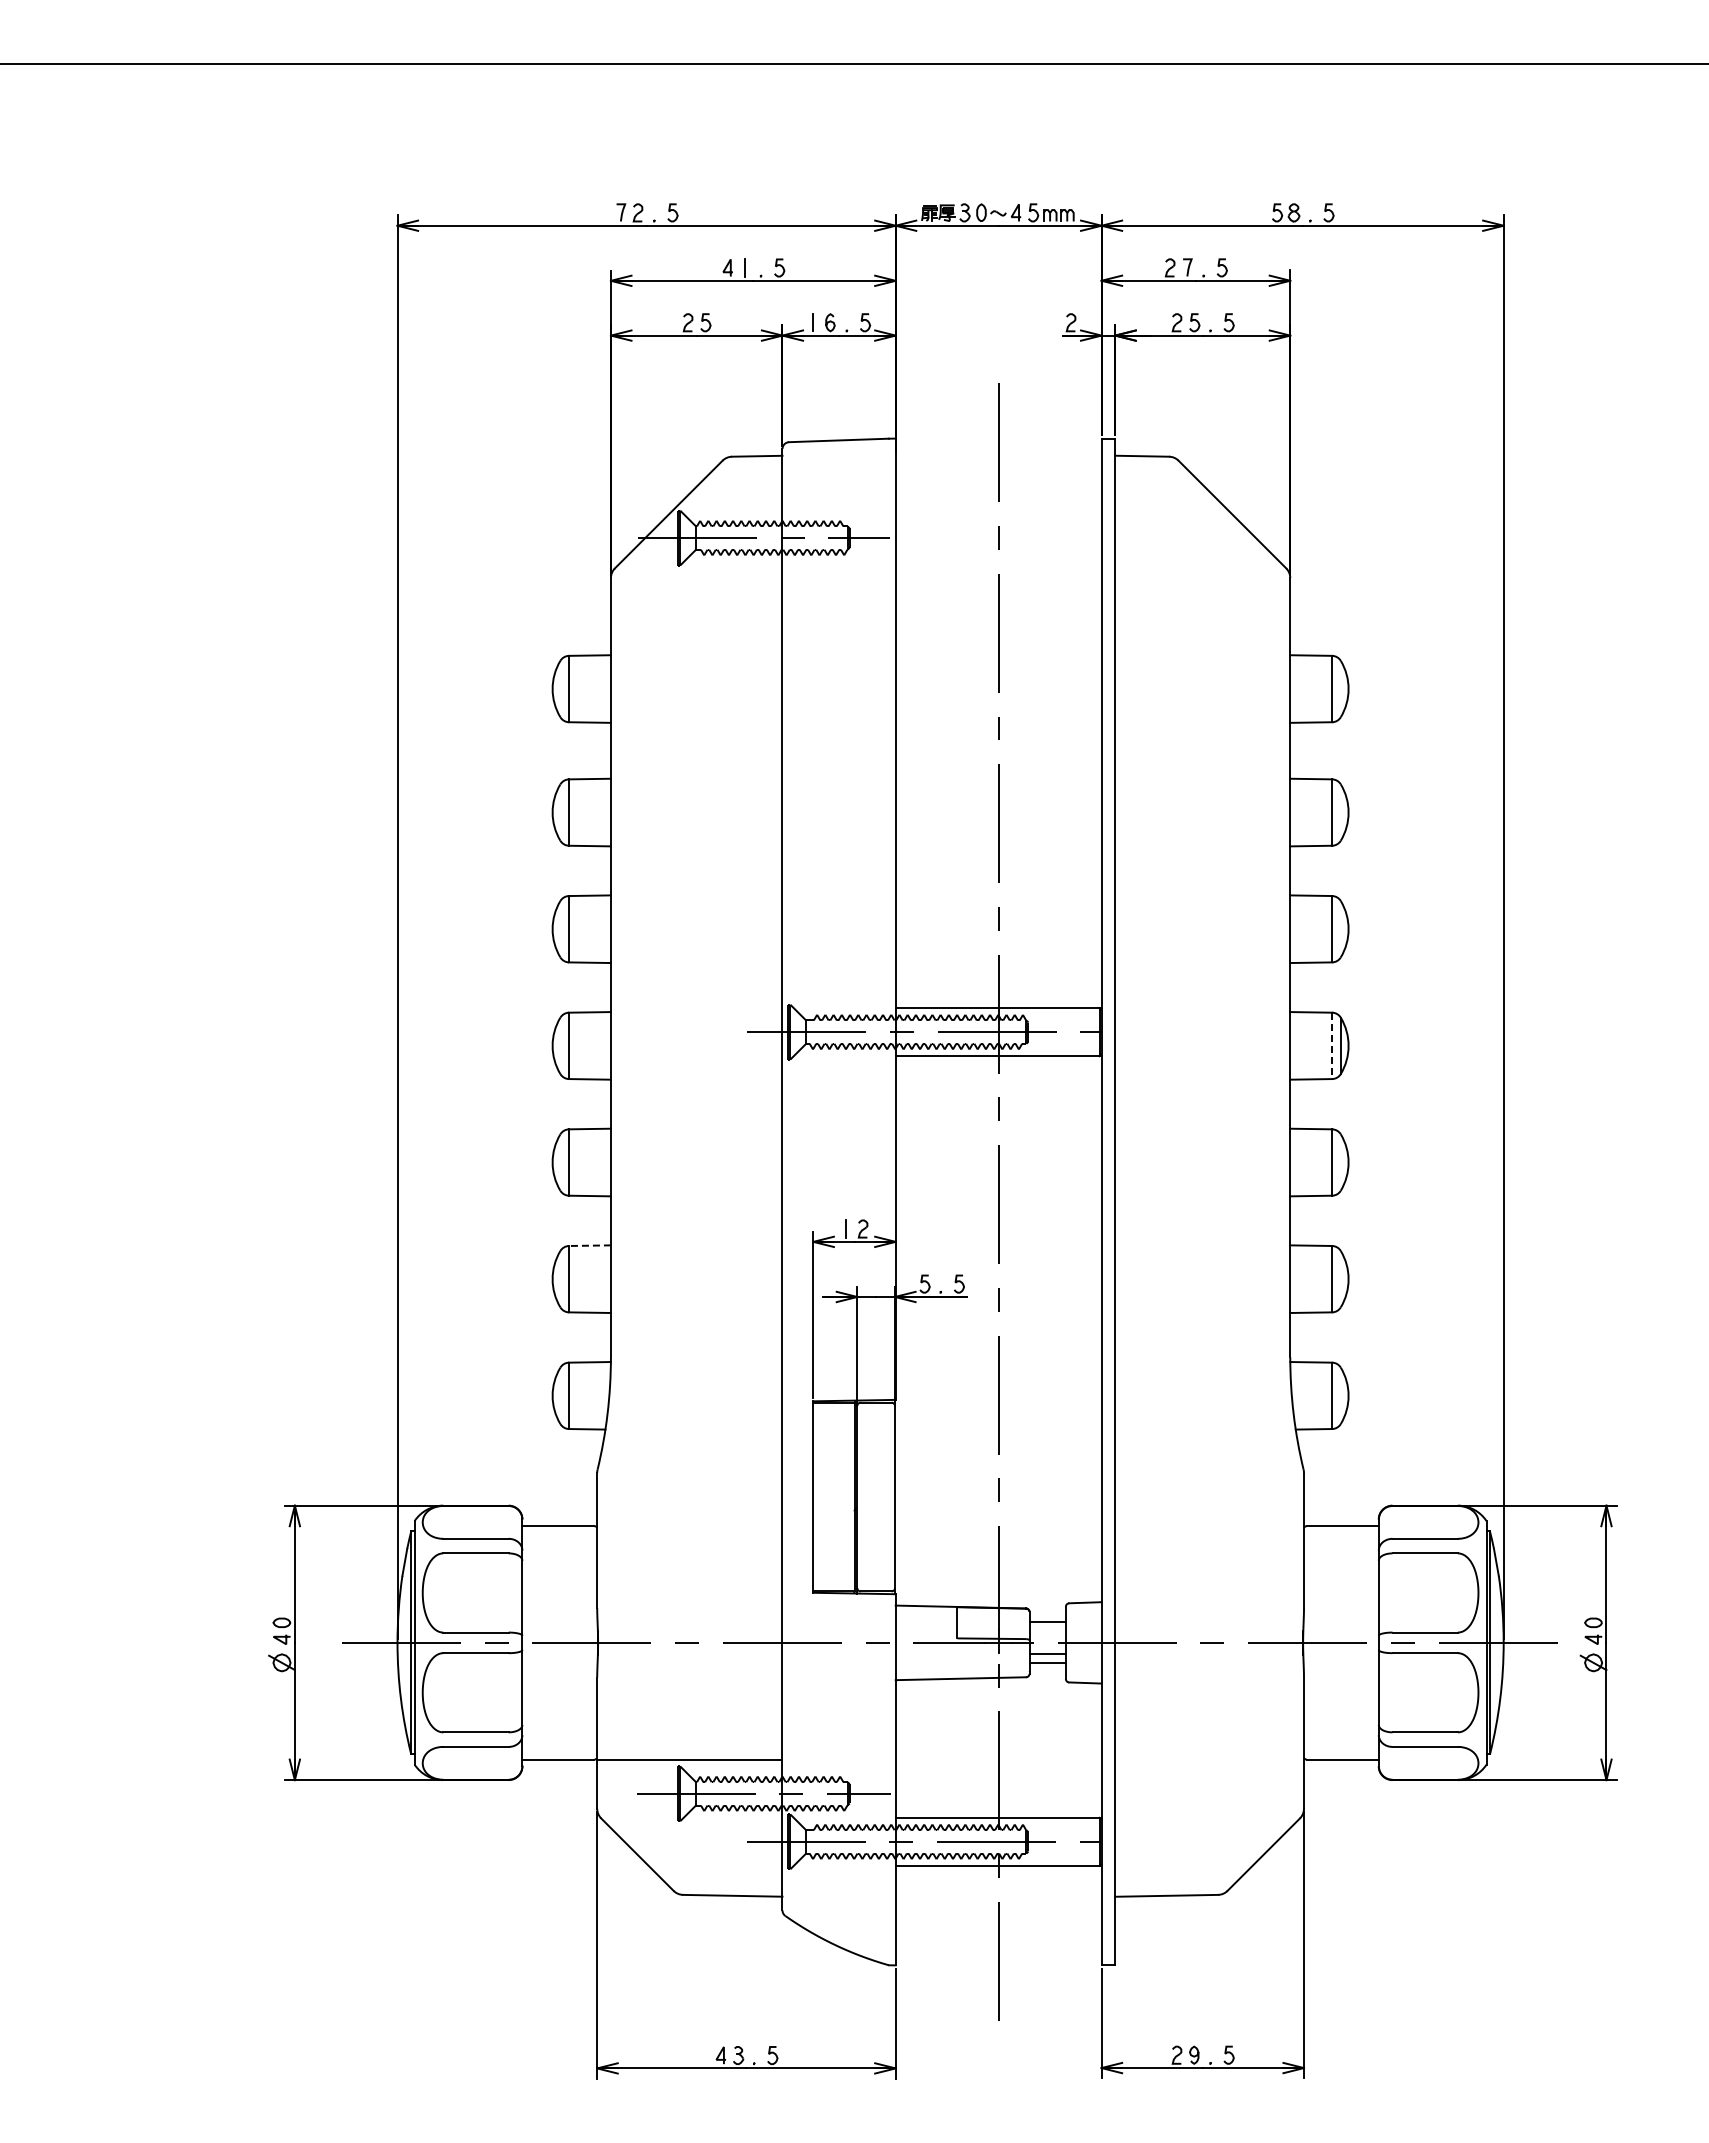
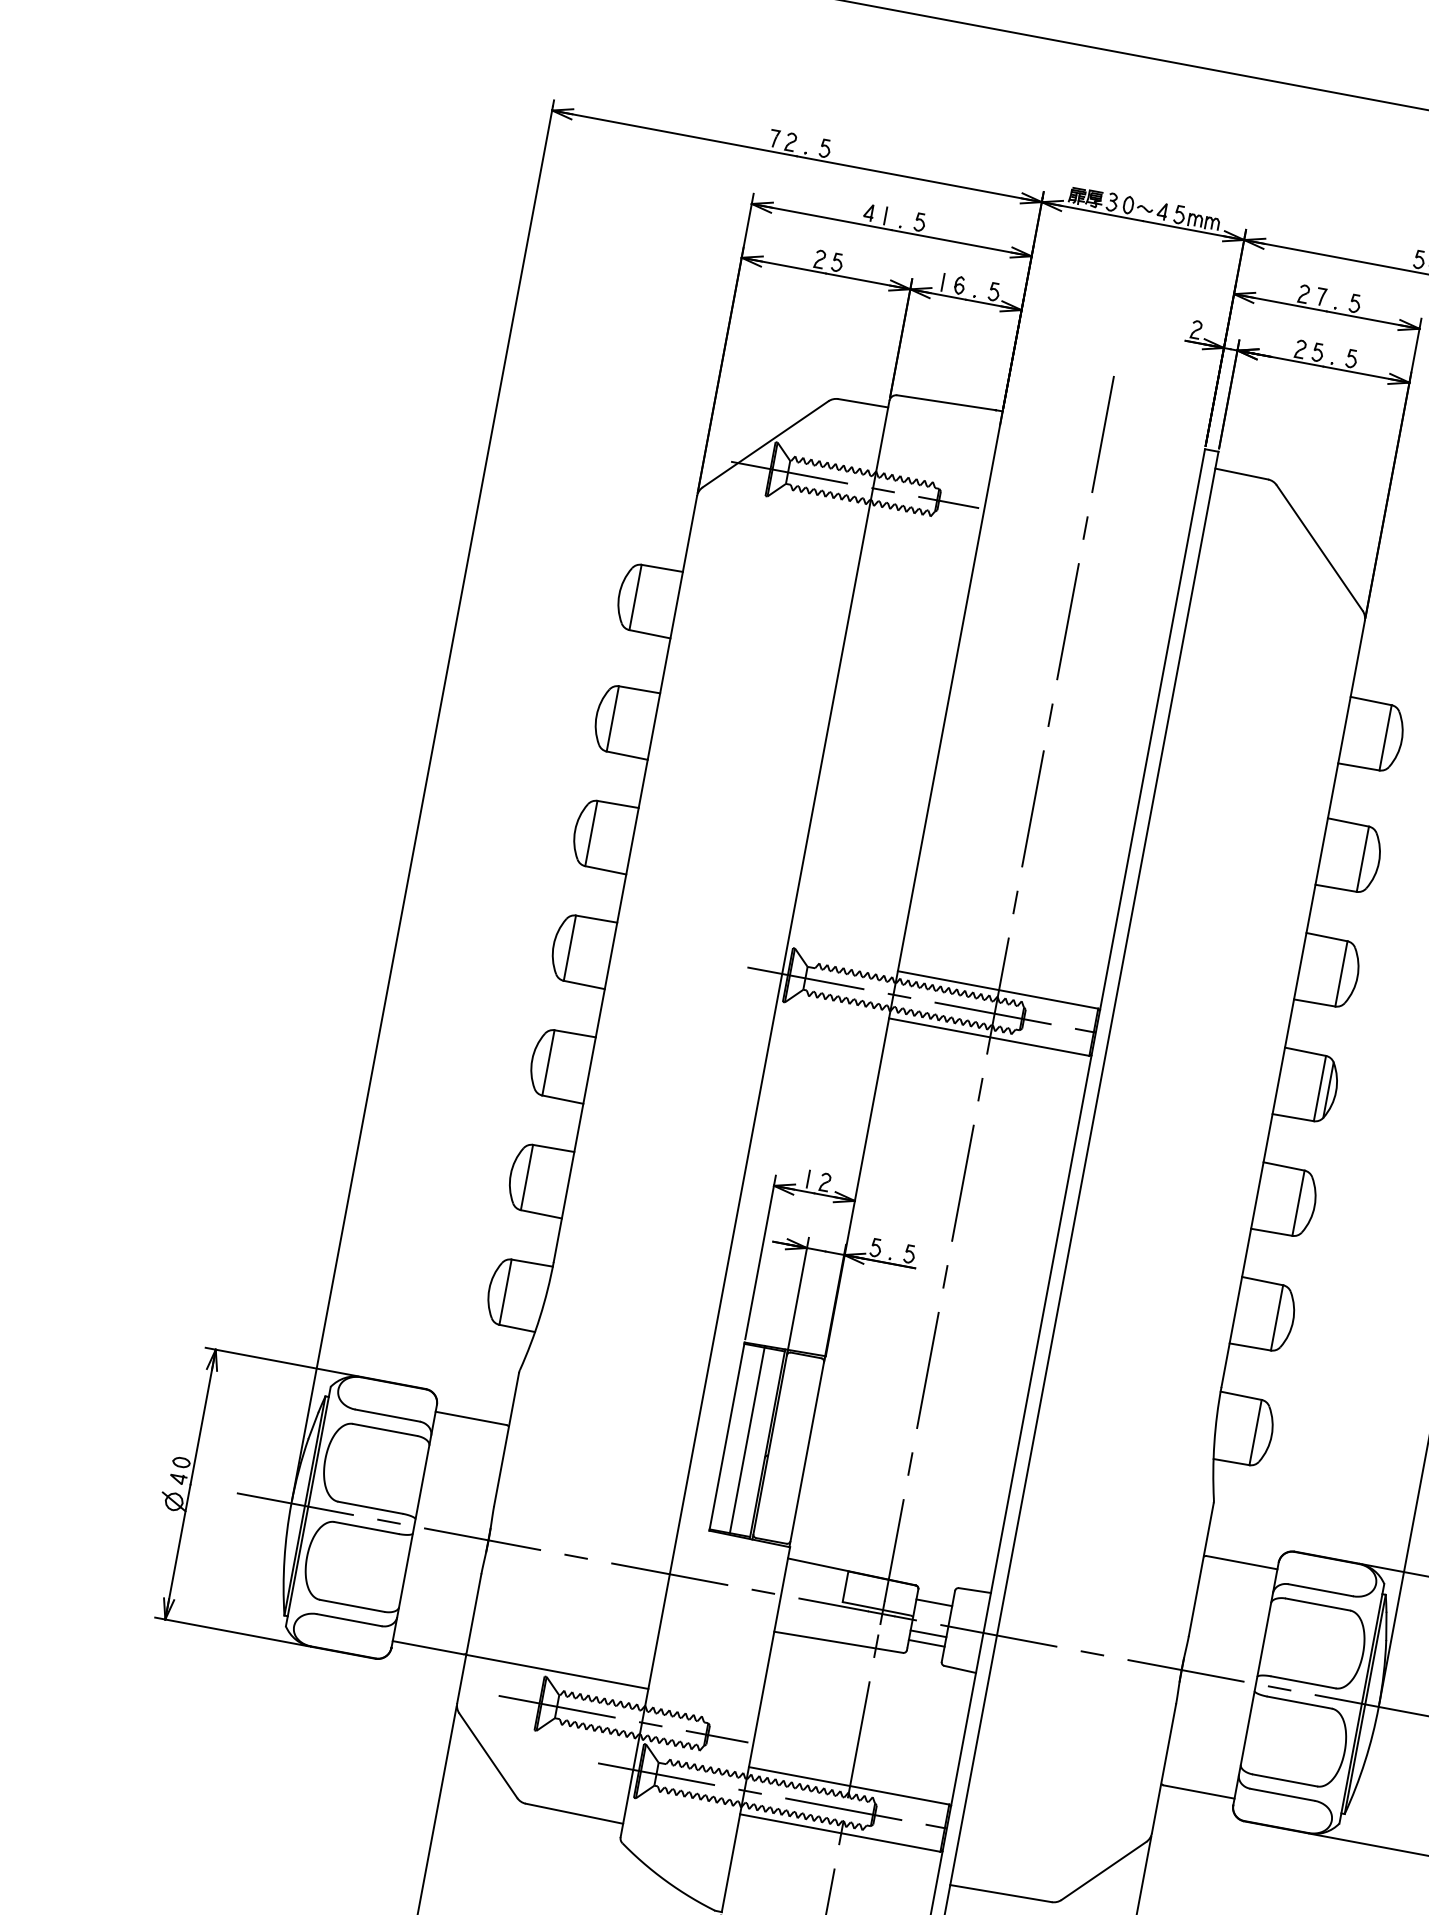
line: (1332, 1046) -> (1320, 1089), dashed -> solid
line: (590, 1245) -> (554, 1148), dashed -> solid
line: (833, 1495) -> (747, 1438), added

